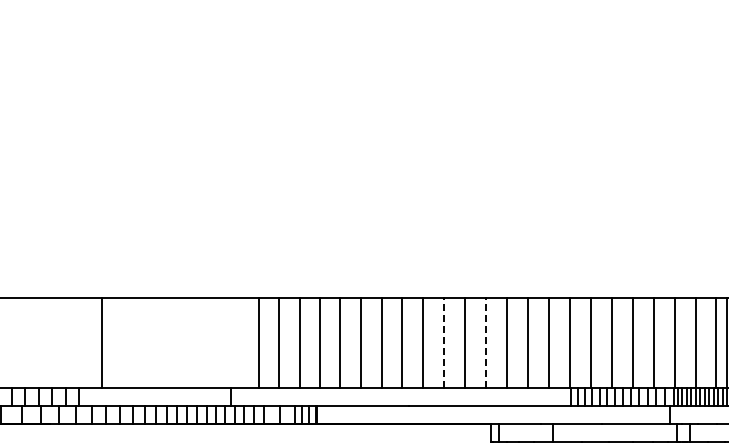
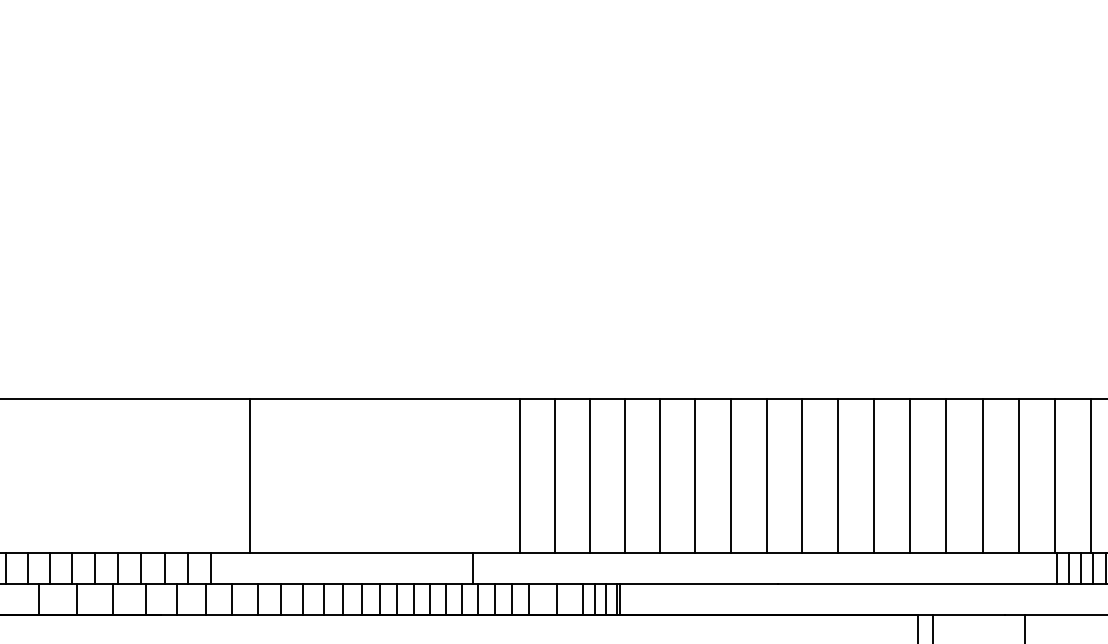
line: (444, 343) -> (838, 476), dashed -> solid
line: (486, 343) -> (911, 476), dashed -> solid

